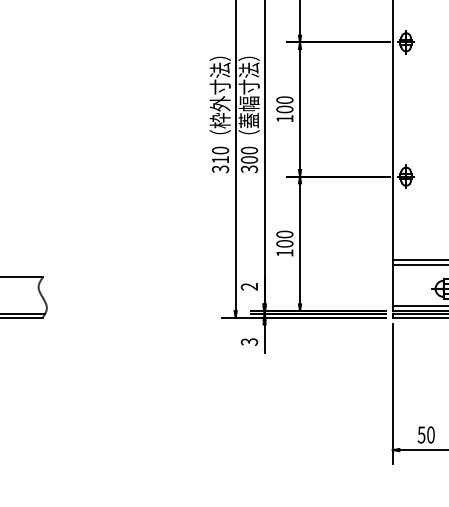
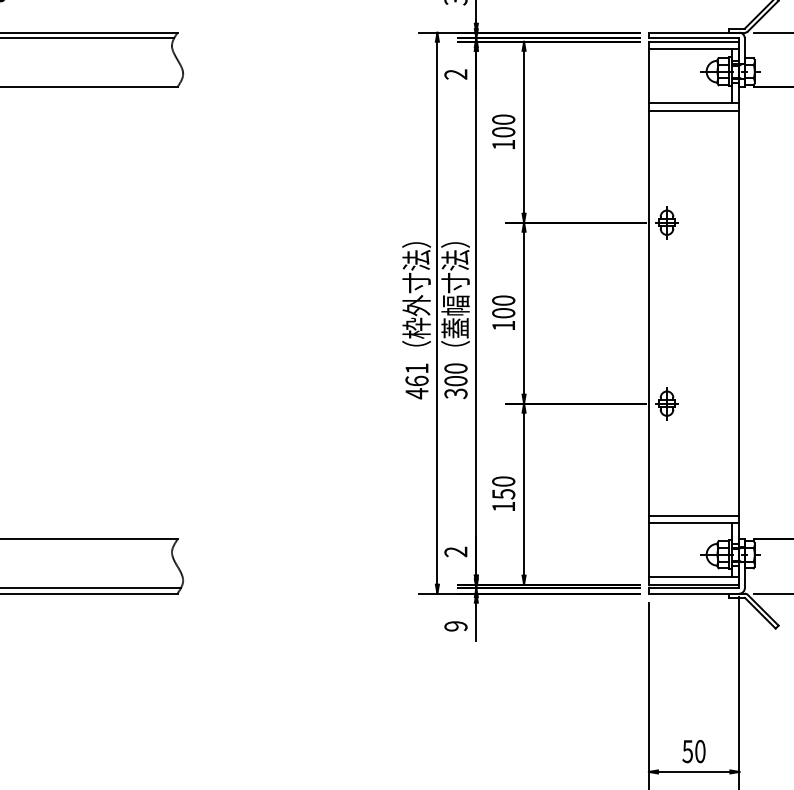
text: (220, 160) -> (416, 381), 310 -> 461
text: (284, 244) -> (503, 494), 100 -> 150
text: (249, 342) -> (455, 626), 3 -> 9

